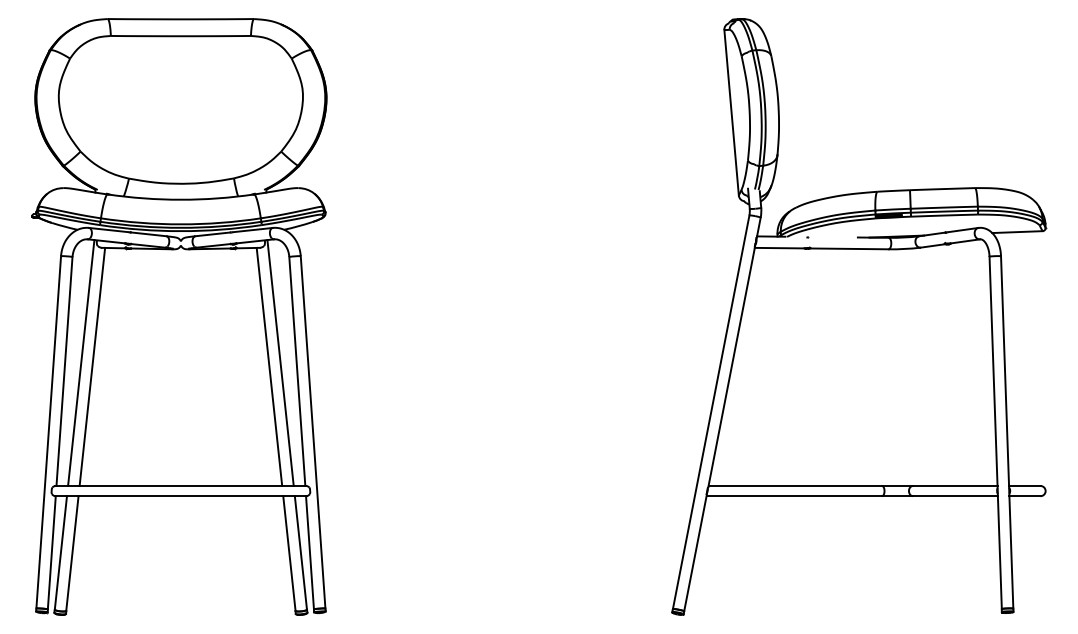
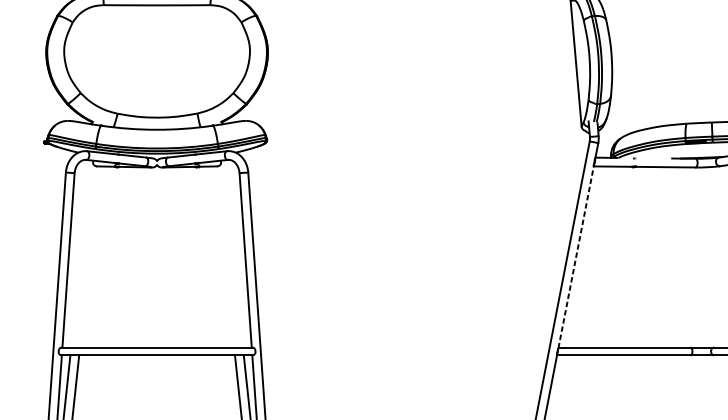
line: (81, 362) -> (81, 253), removed
line: (280, 362) -> (232, 253), removed
line: (92, 366) -> (89, 256), removed
line: (269, 366) -> (224, 256), removed
line: (731, 366) -> (576, 256), solid -> dashed

